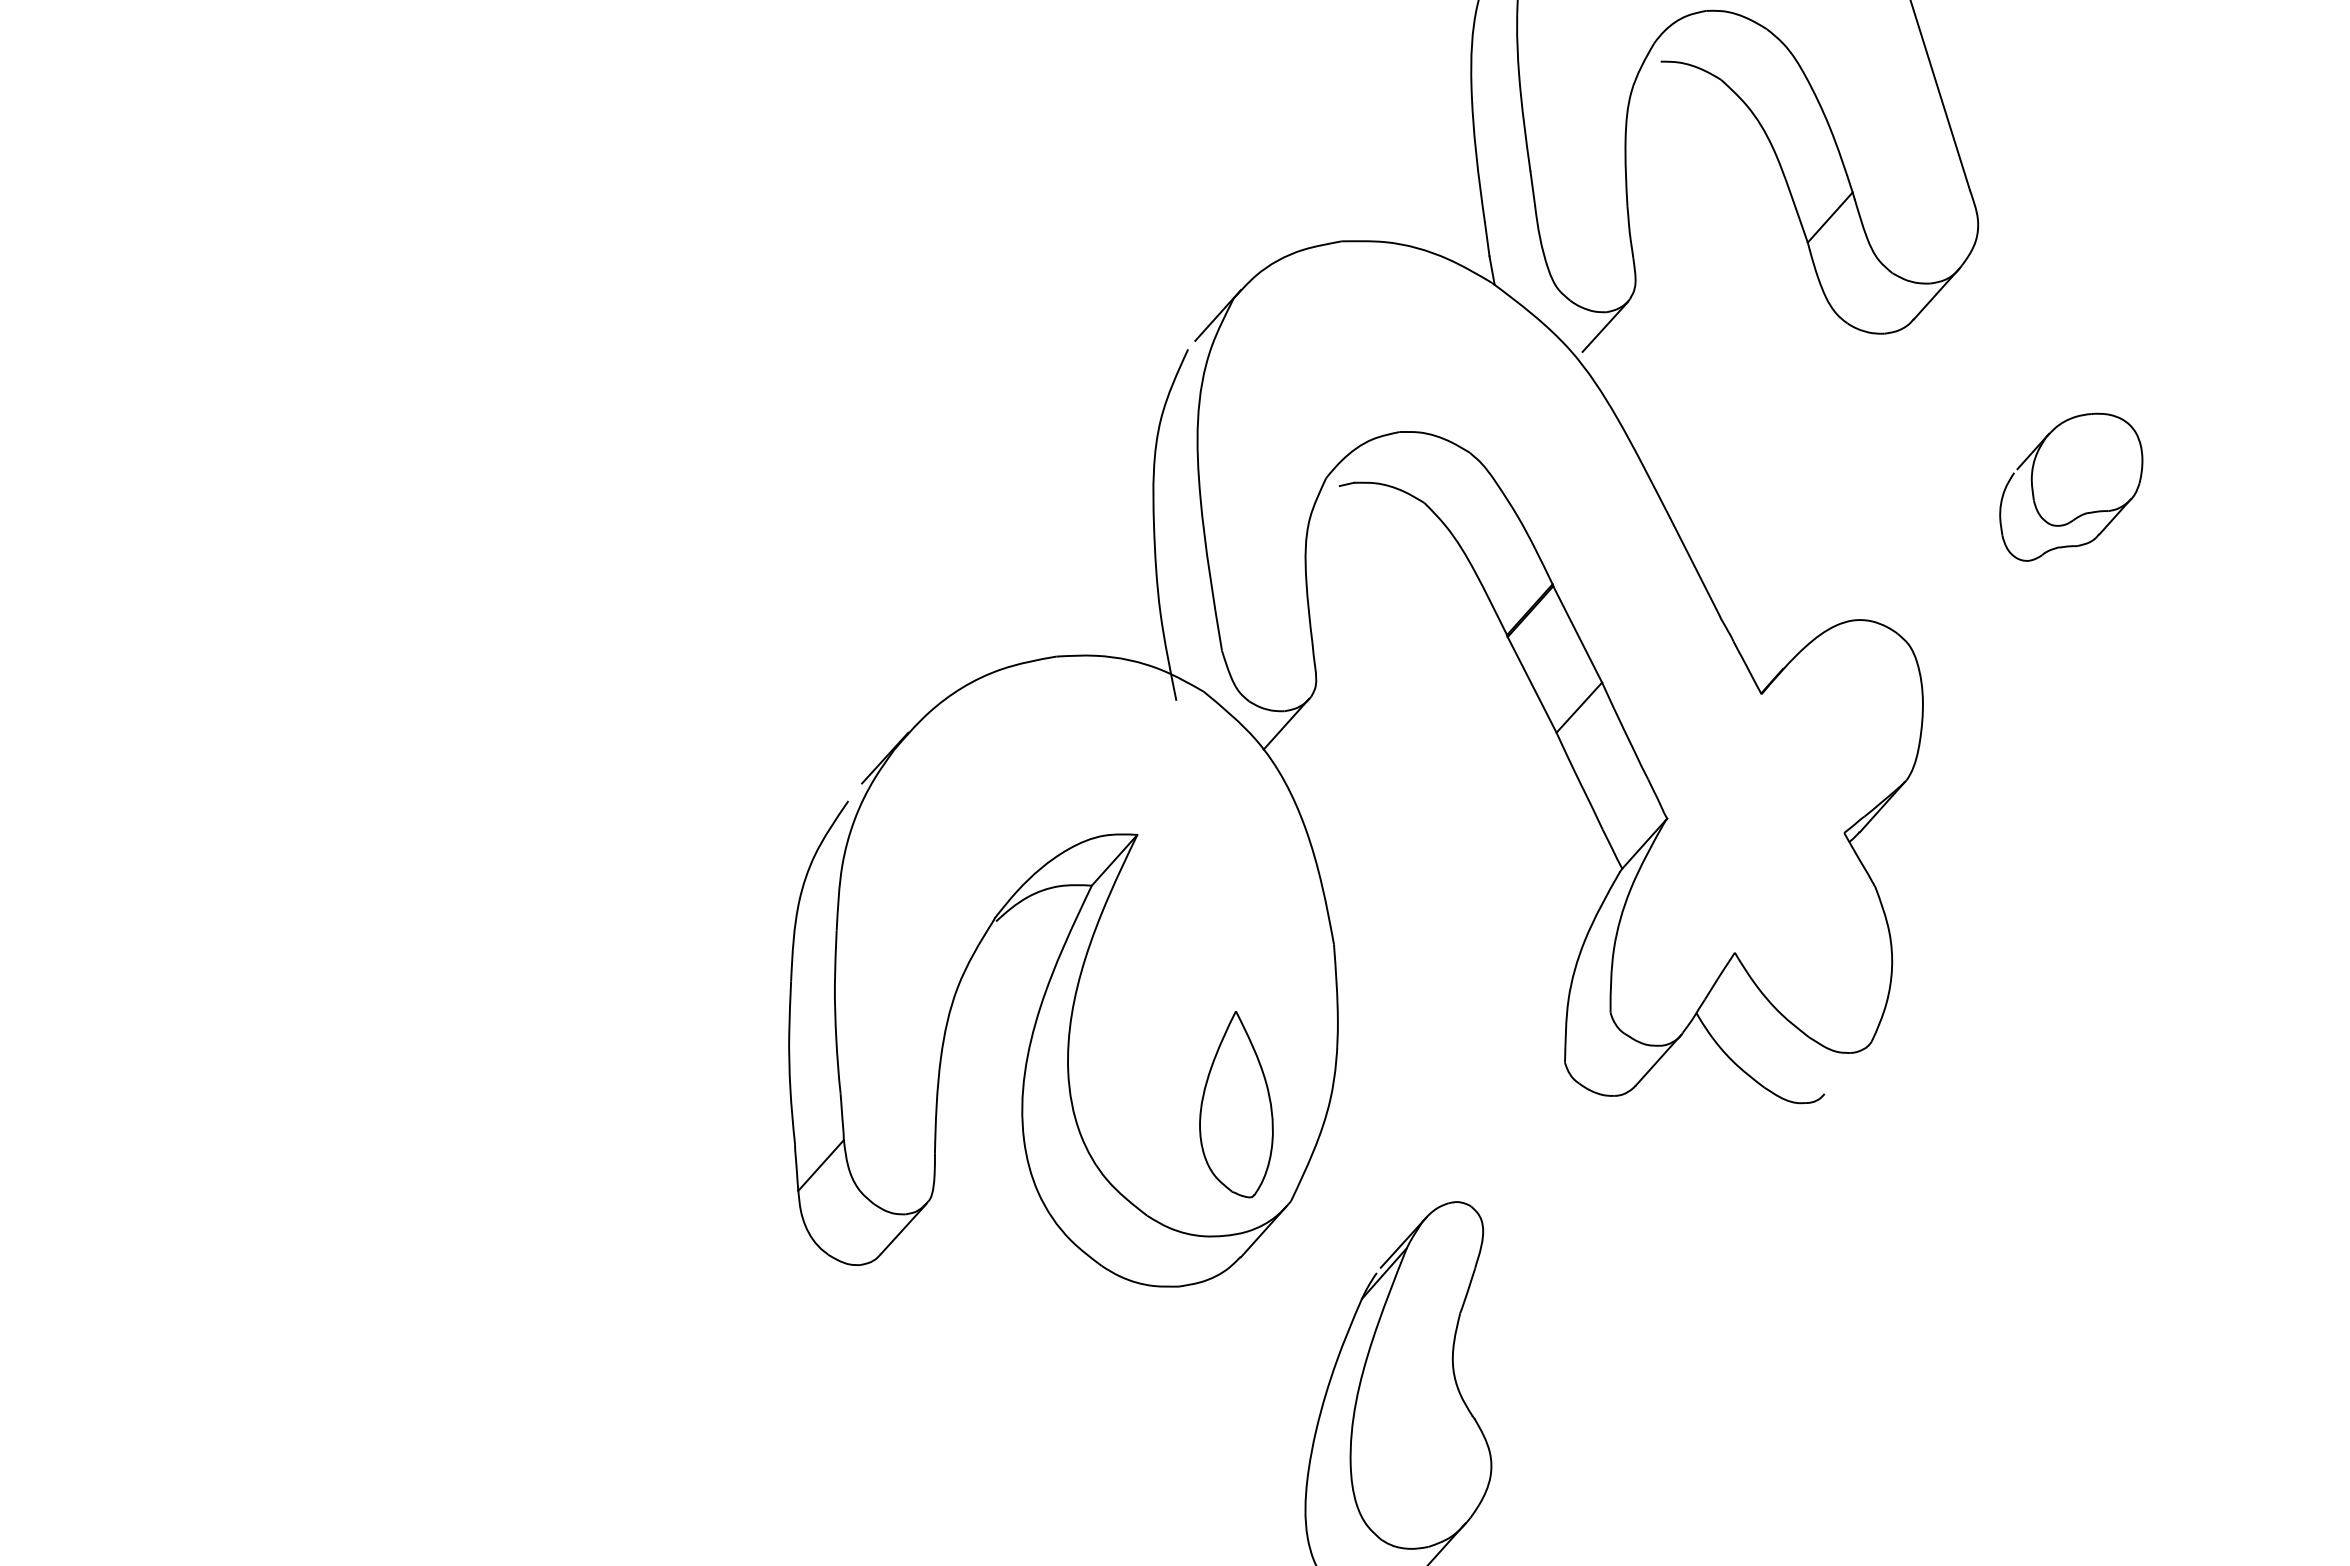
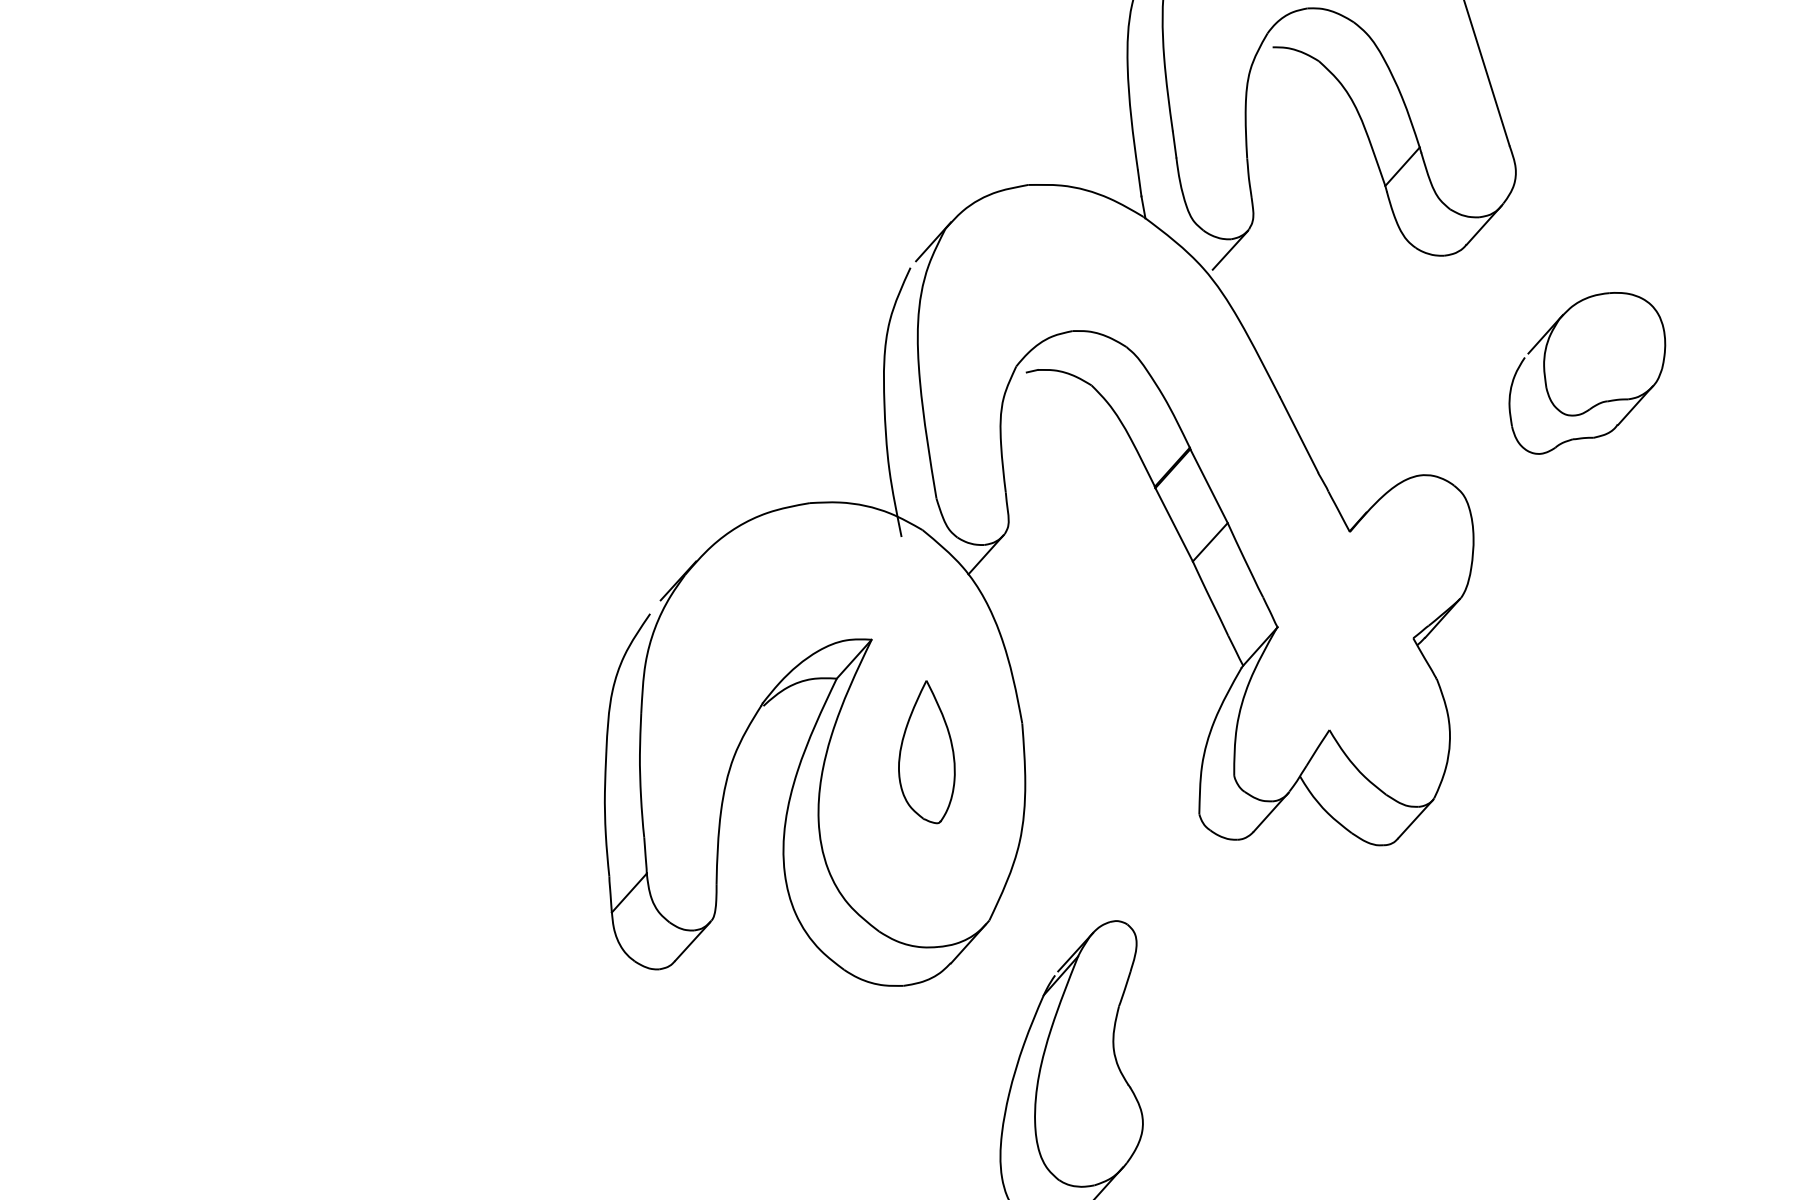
part: (2070, 487) -> (1586, 373), size x1.43
line: (1847, 1068) -> (1415, 818), added
part: (1236, 1104) -> (926, 752), moved

